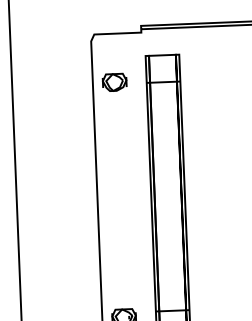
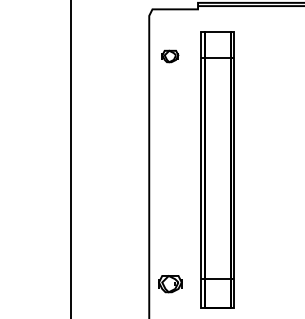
part: (114, 82) -> (170, 56), size x0.7

